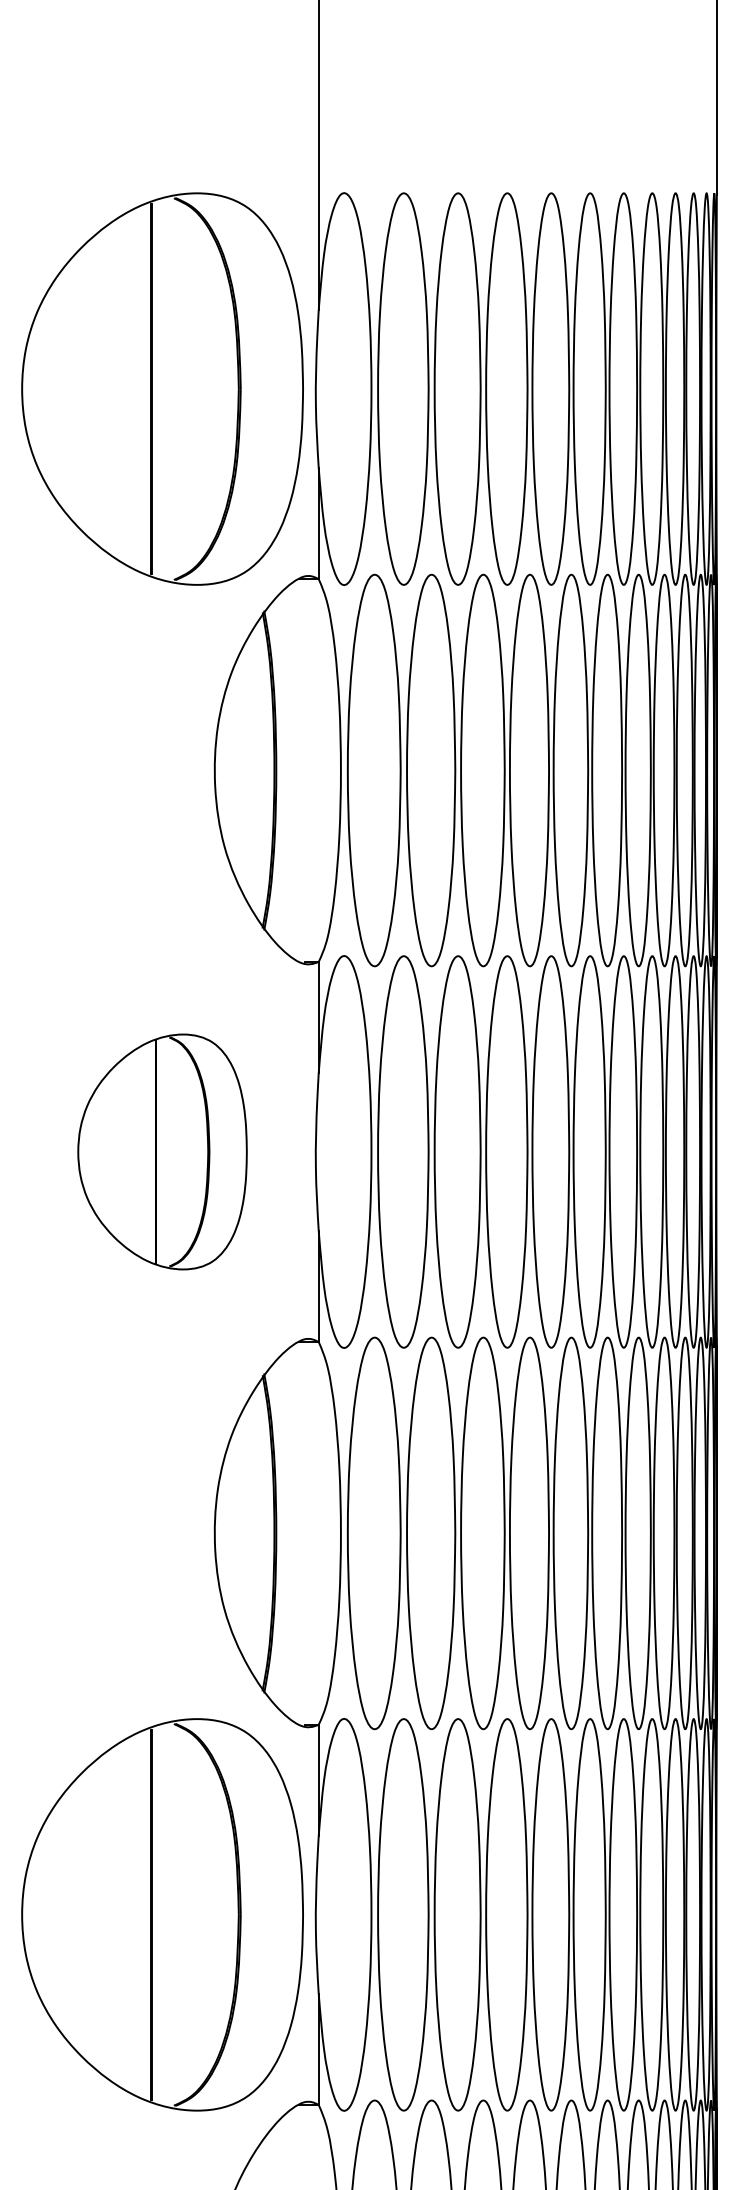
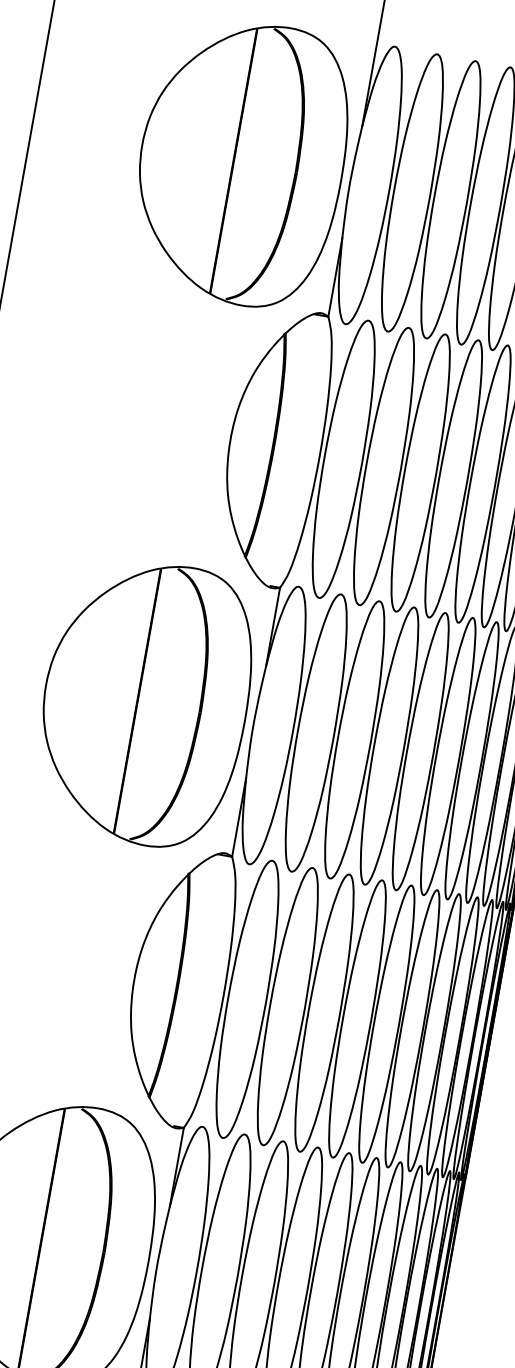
part: (162, 1151) -> (145, 702), size x1.67

